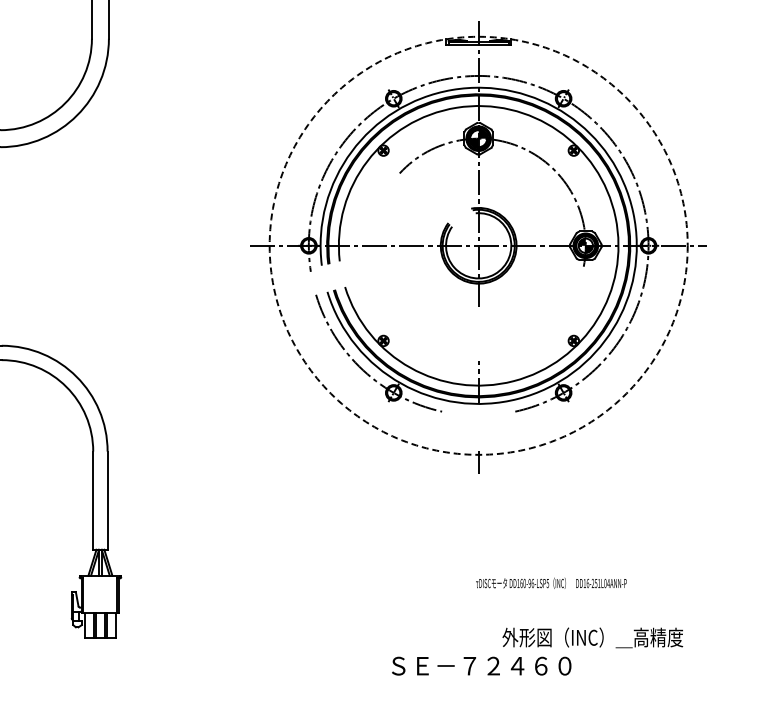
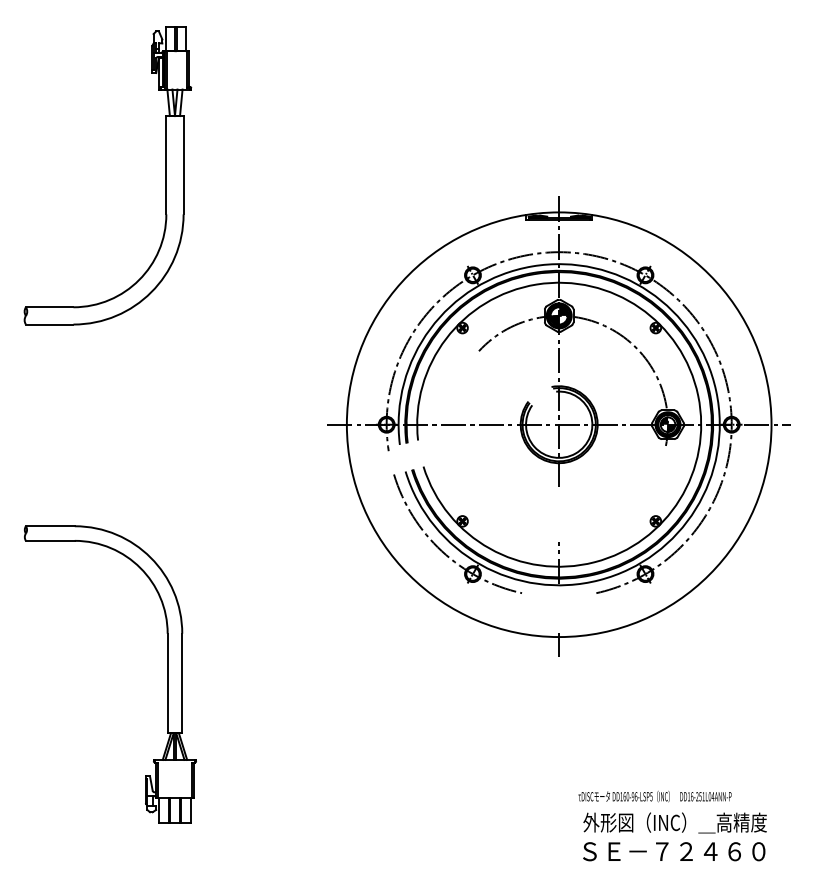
circle: (478, 245) -> (558, 424), dashed -> solid
text: (550, 583) -> (654, 796), moved
text: (481, 665) -> (674, 851), moved

